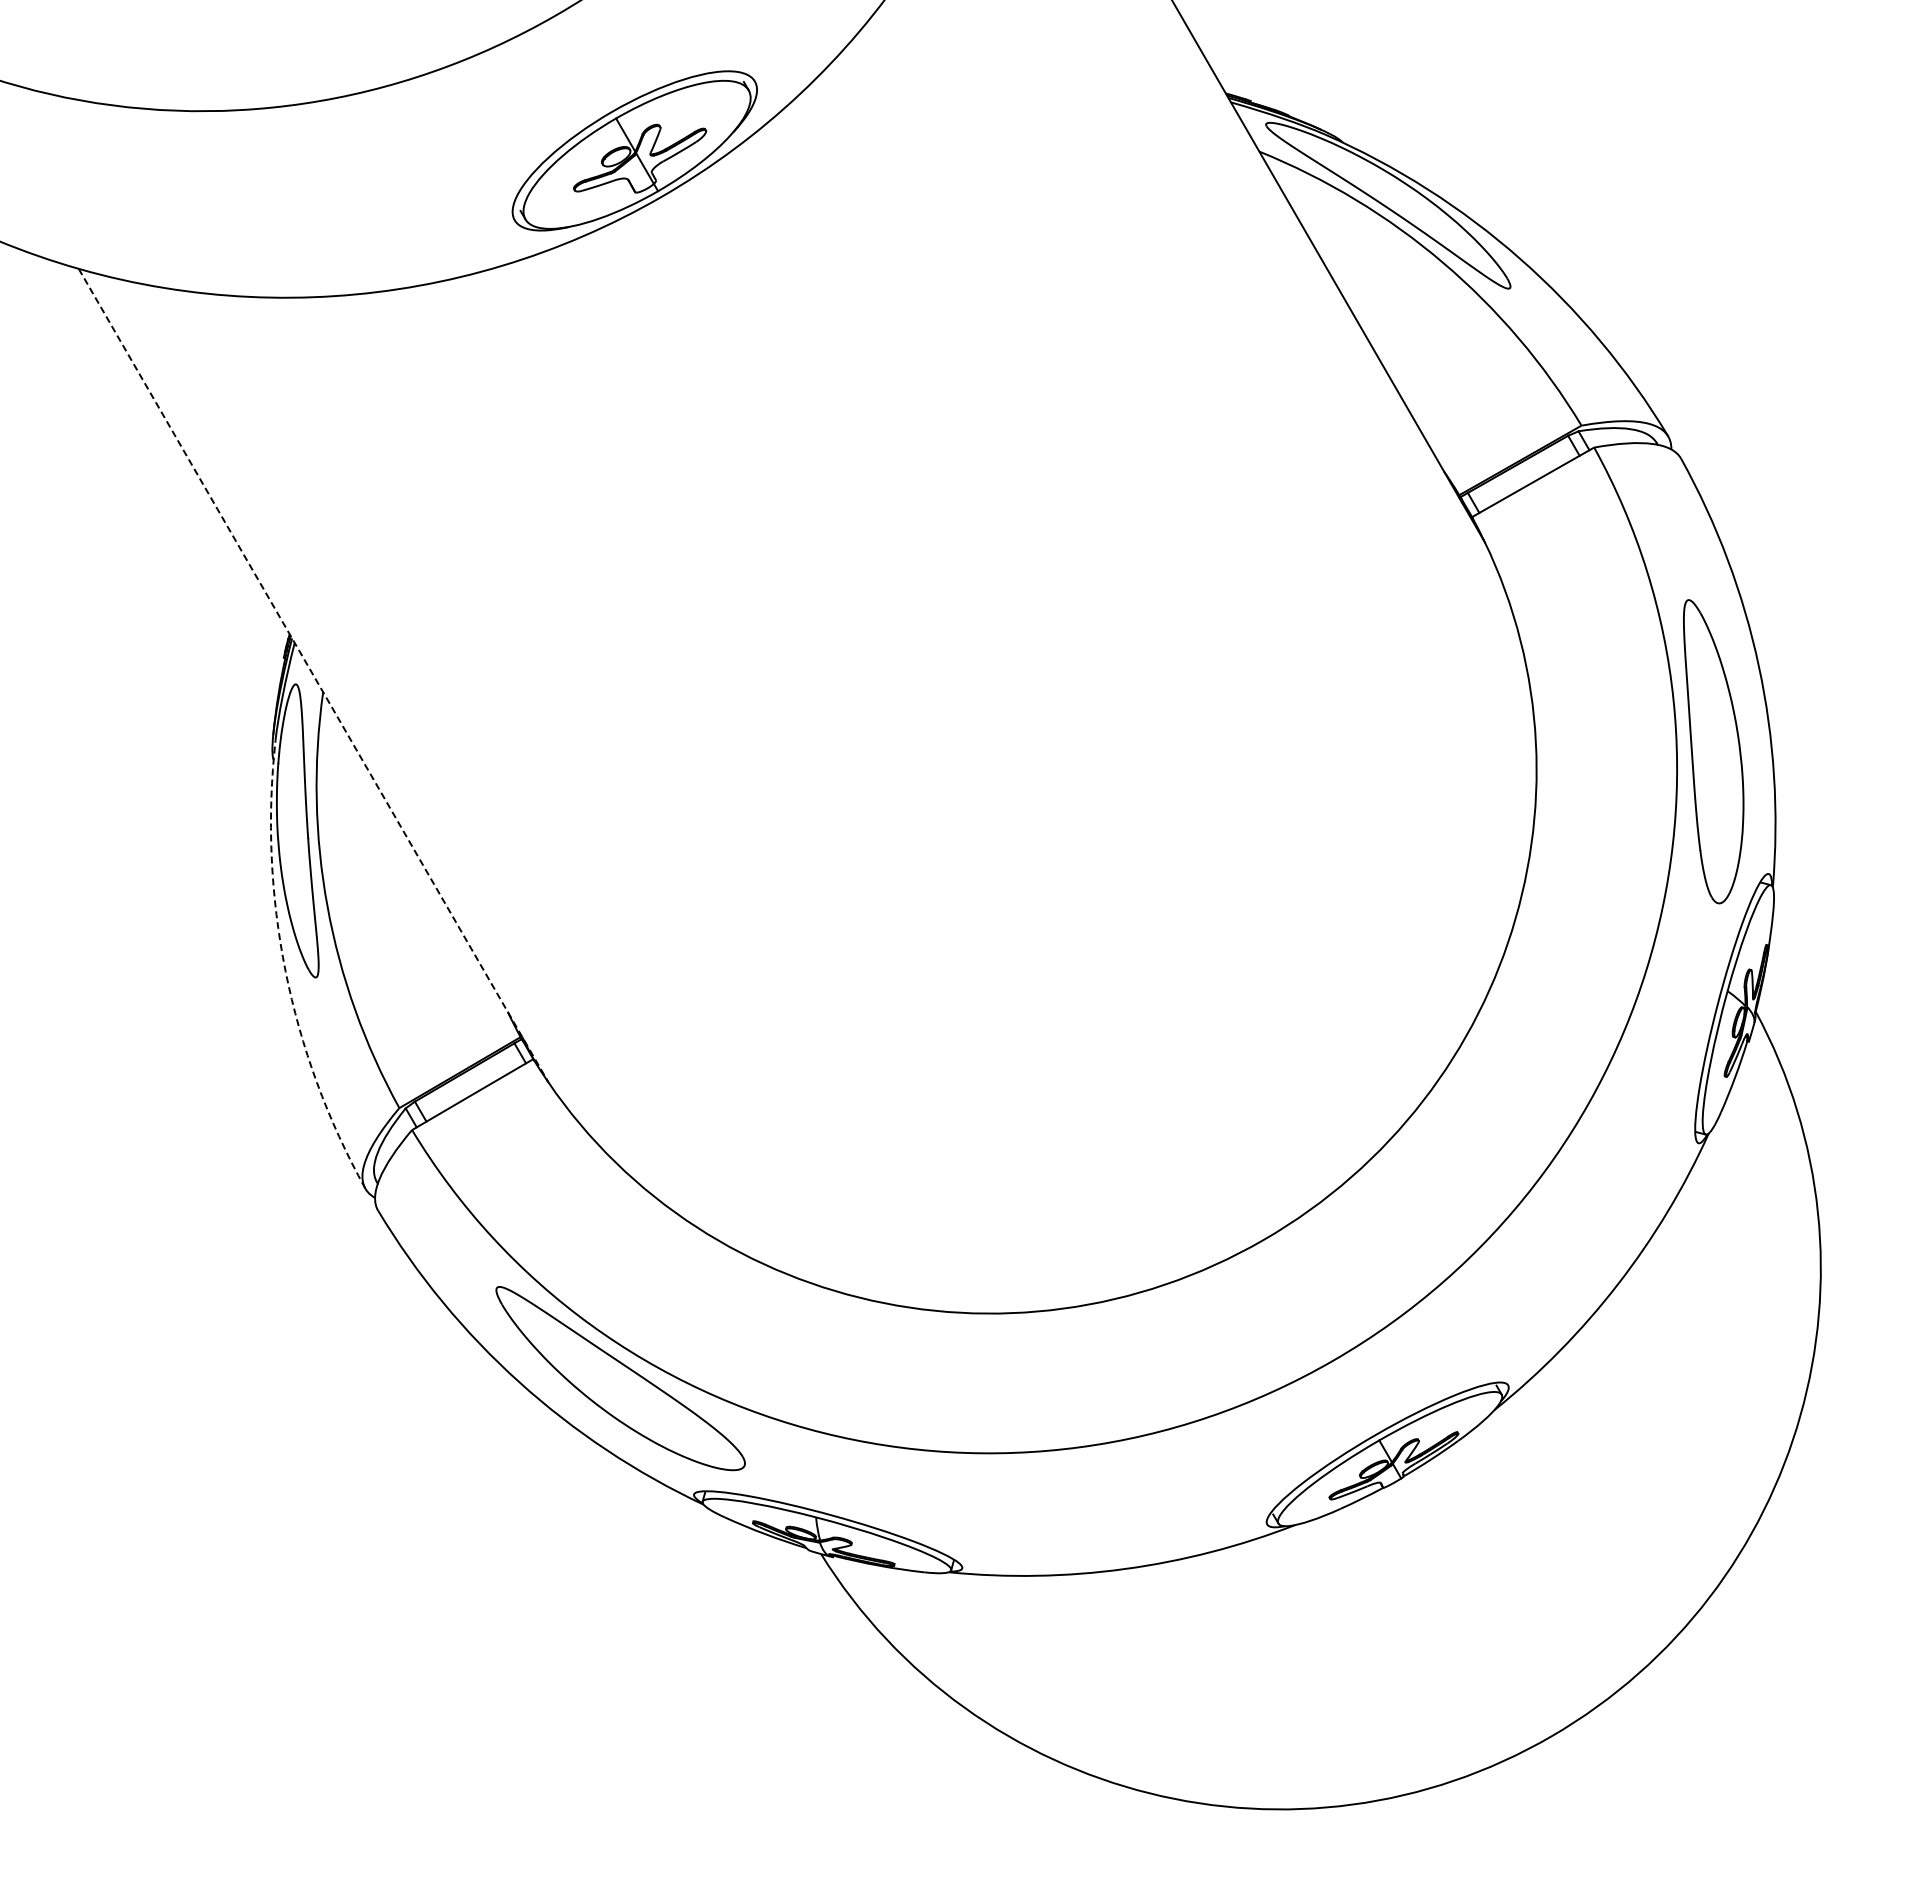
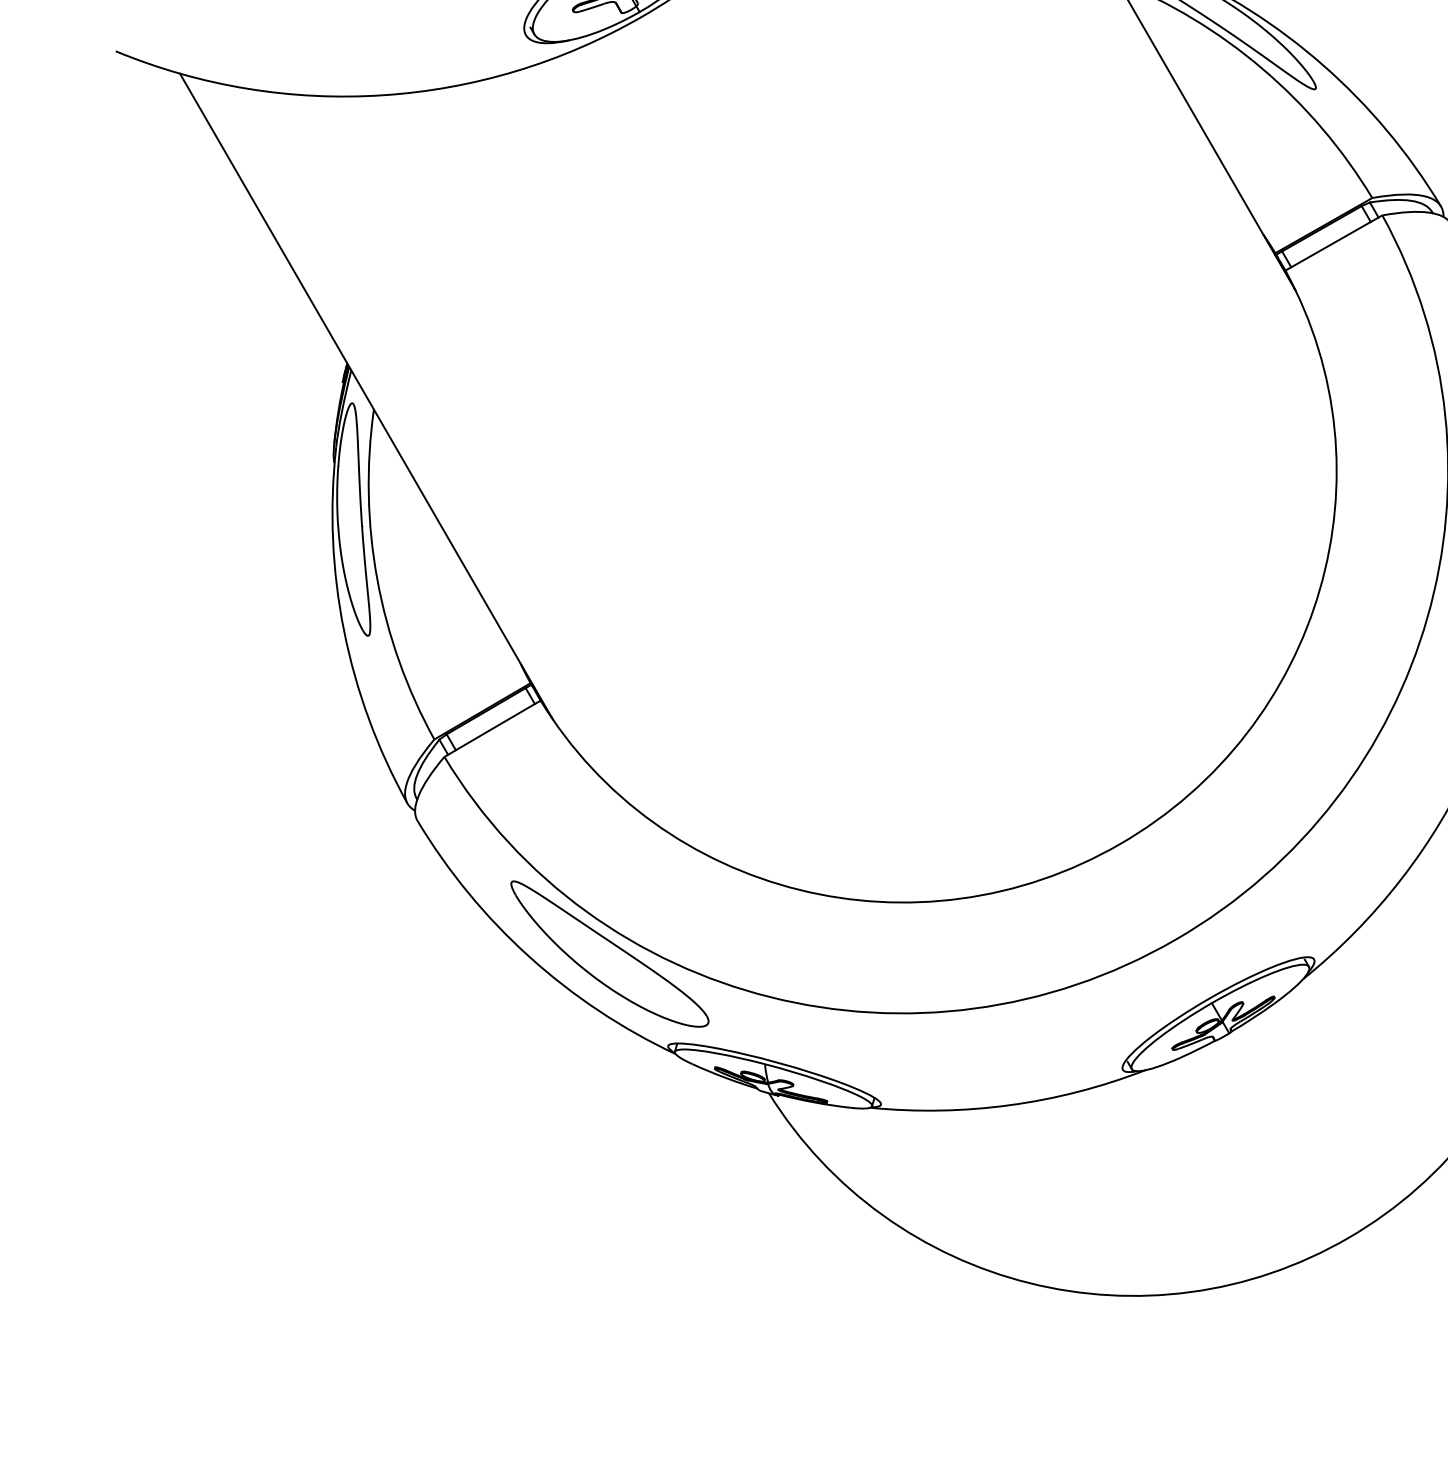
line: (314, 676) -> (367, 397), dashed -> solid
arc: (285, 971) -> (344, 631), dashed -> solid

